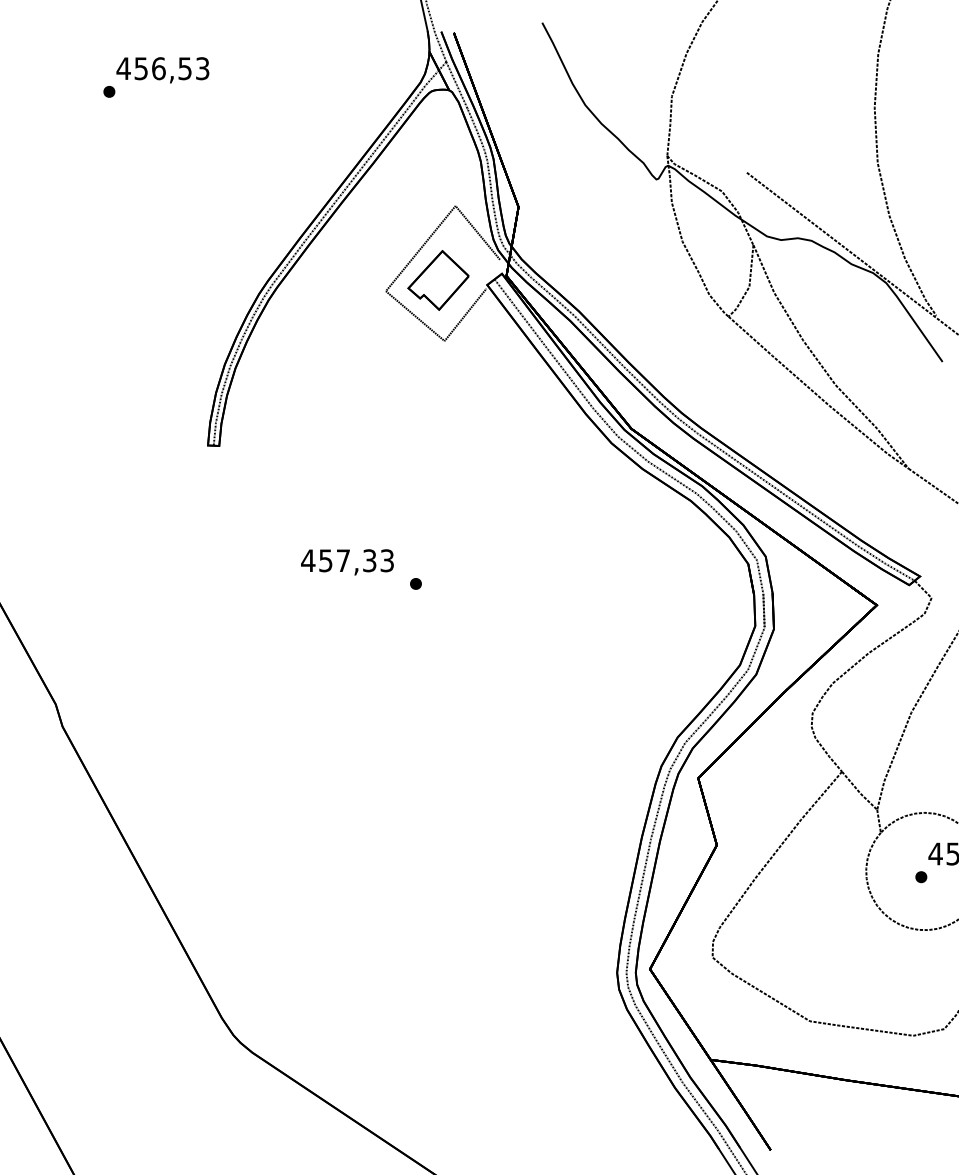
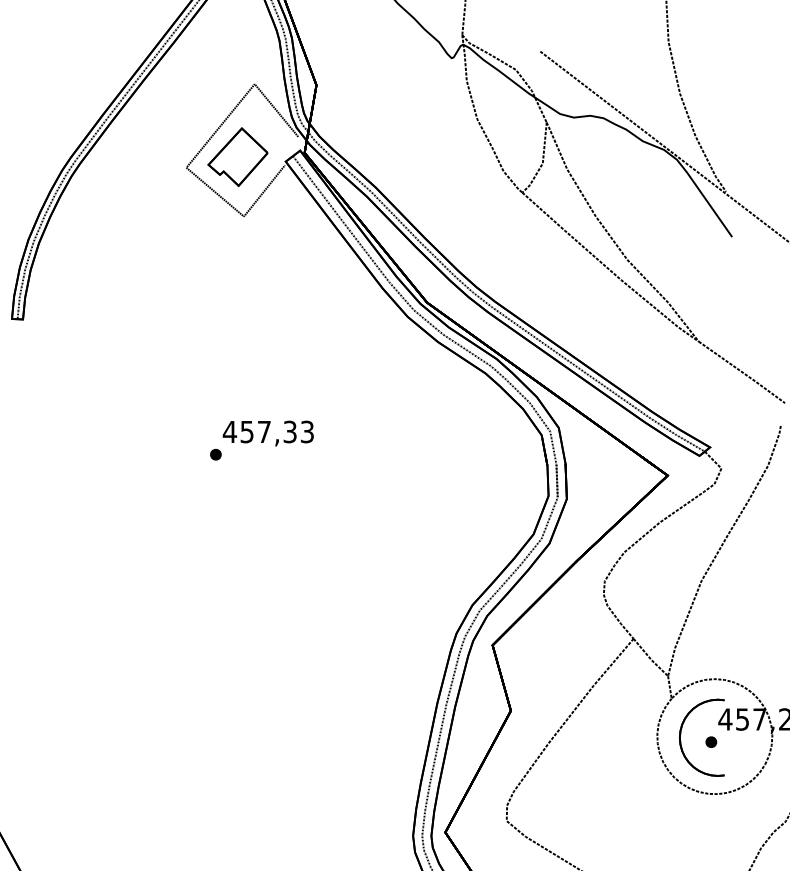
text: (347, 562) -> (268, 433), moved
part: (890, 872) -> (681, 737), added

